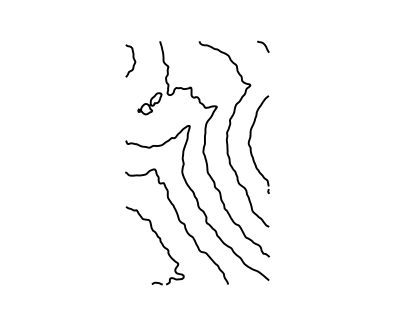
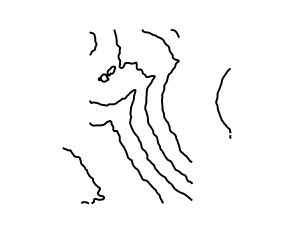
curve: (264, 46) -> (176, 33), moved
part: (251, 147) -> (218, 105), moved
part: (160, 243) -> (87, 174), moved

